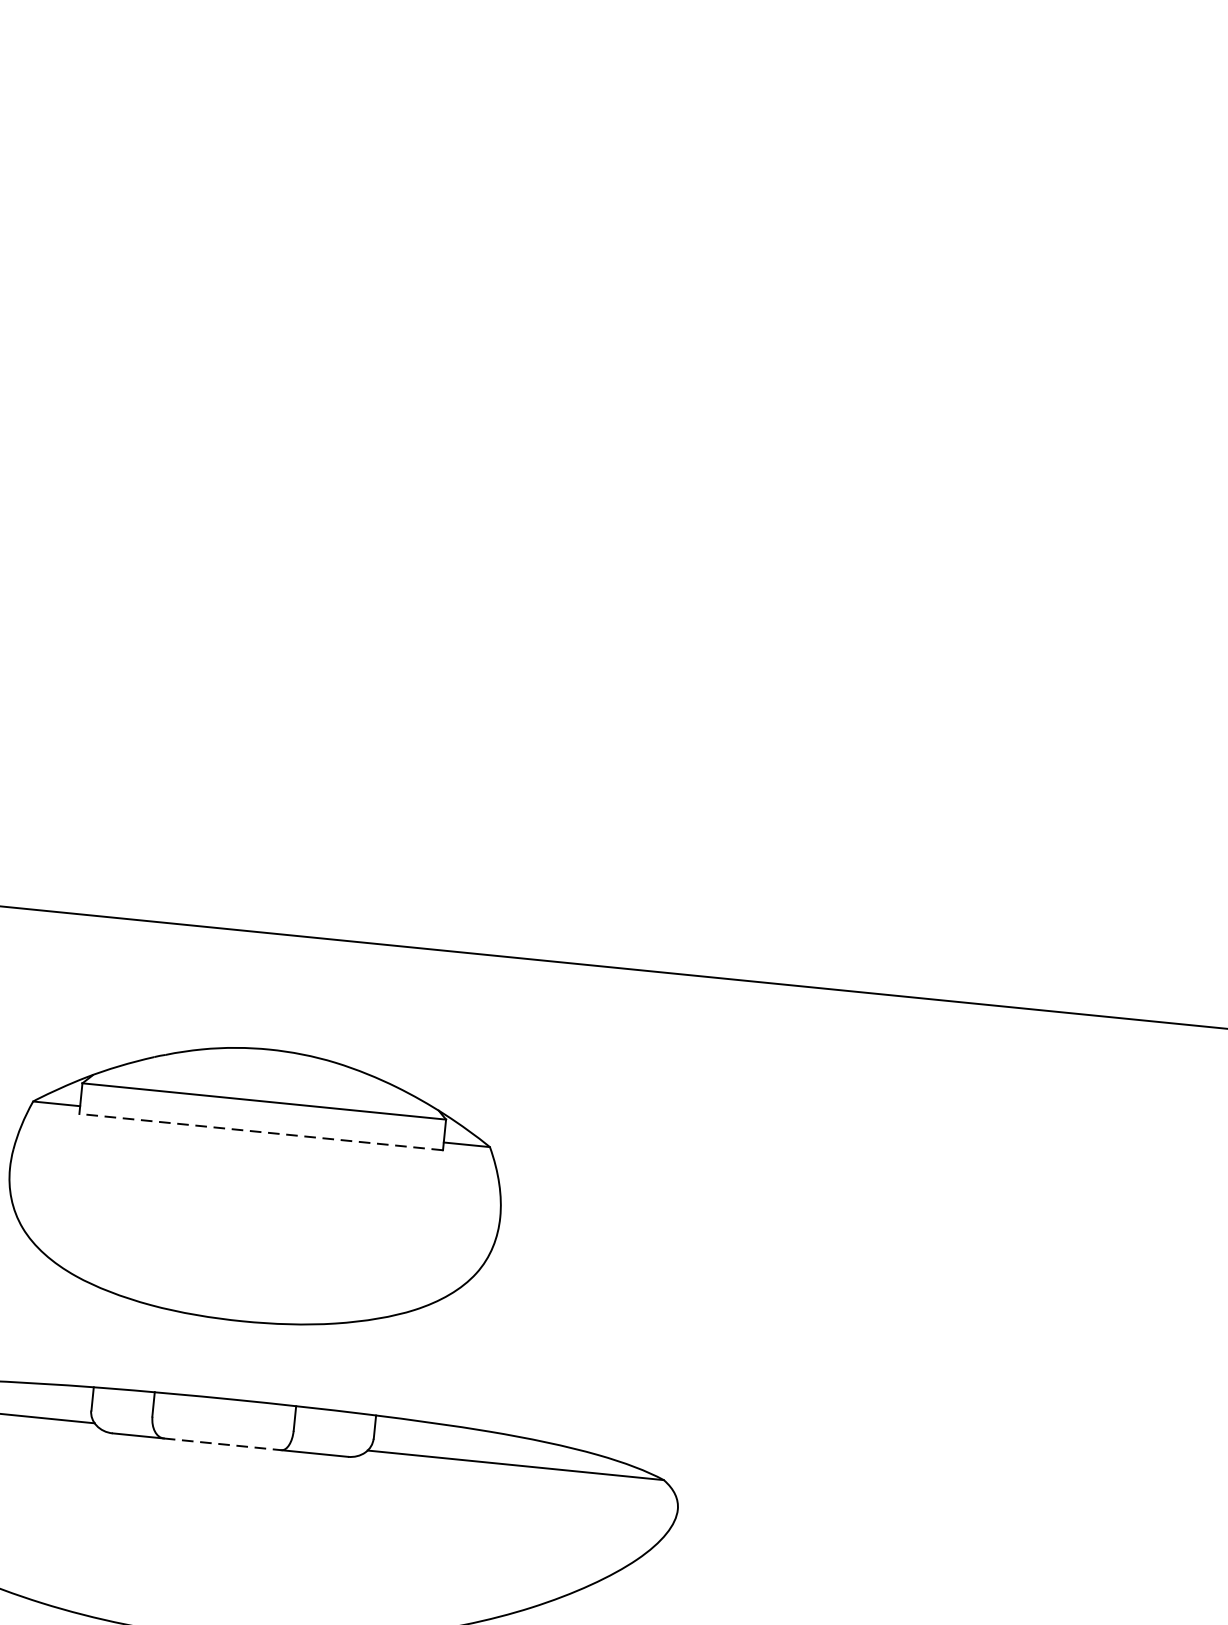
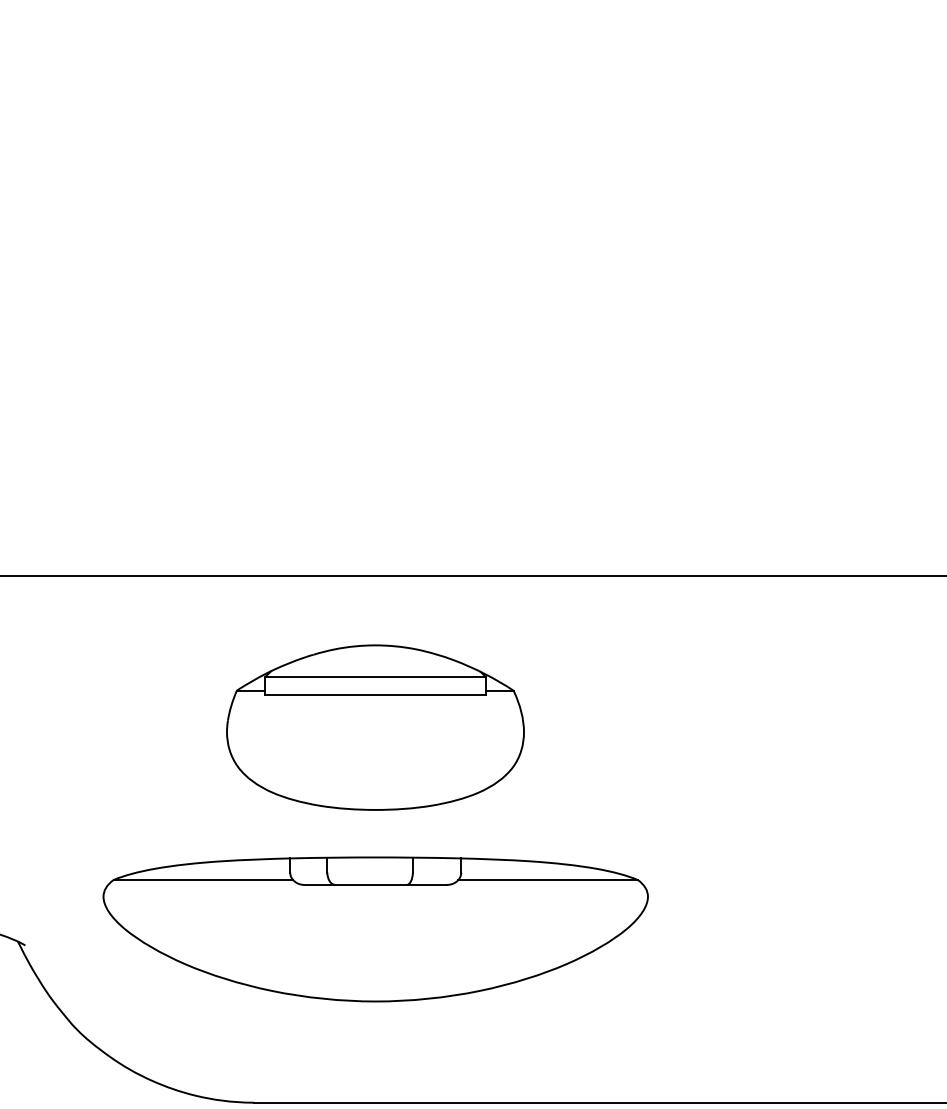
line: (261, 1132) -> (375, 695), dashed -> solid
line: (223, 1443) -> (371, 884), dashed -> solid

